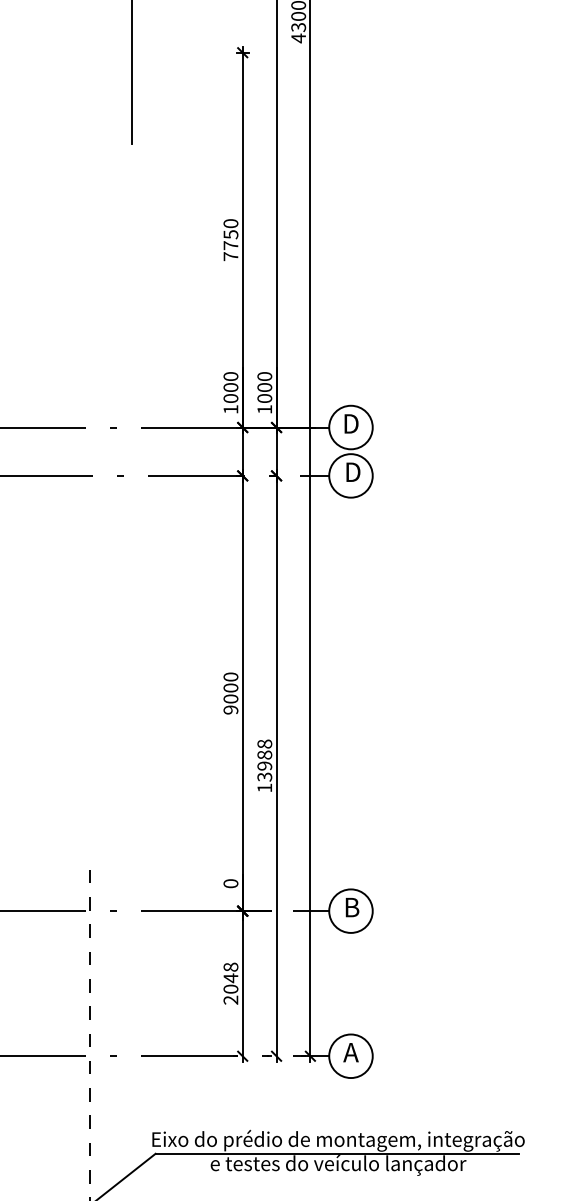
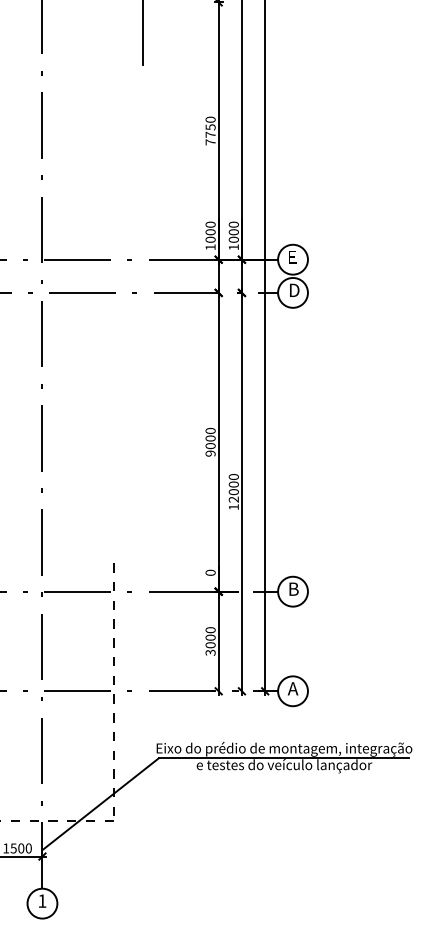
text: (351, 422) -> (293, 256), D -> E
text: (264, 759) -> (233, 487), 13988 -> 12000
text: (230, 983) -> (210, 641), 2048 -> 3000

